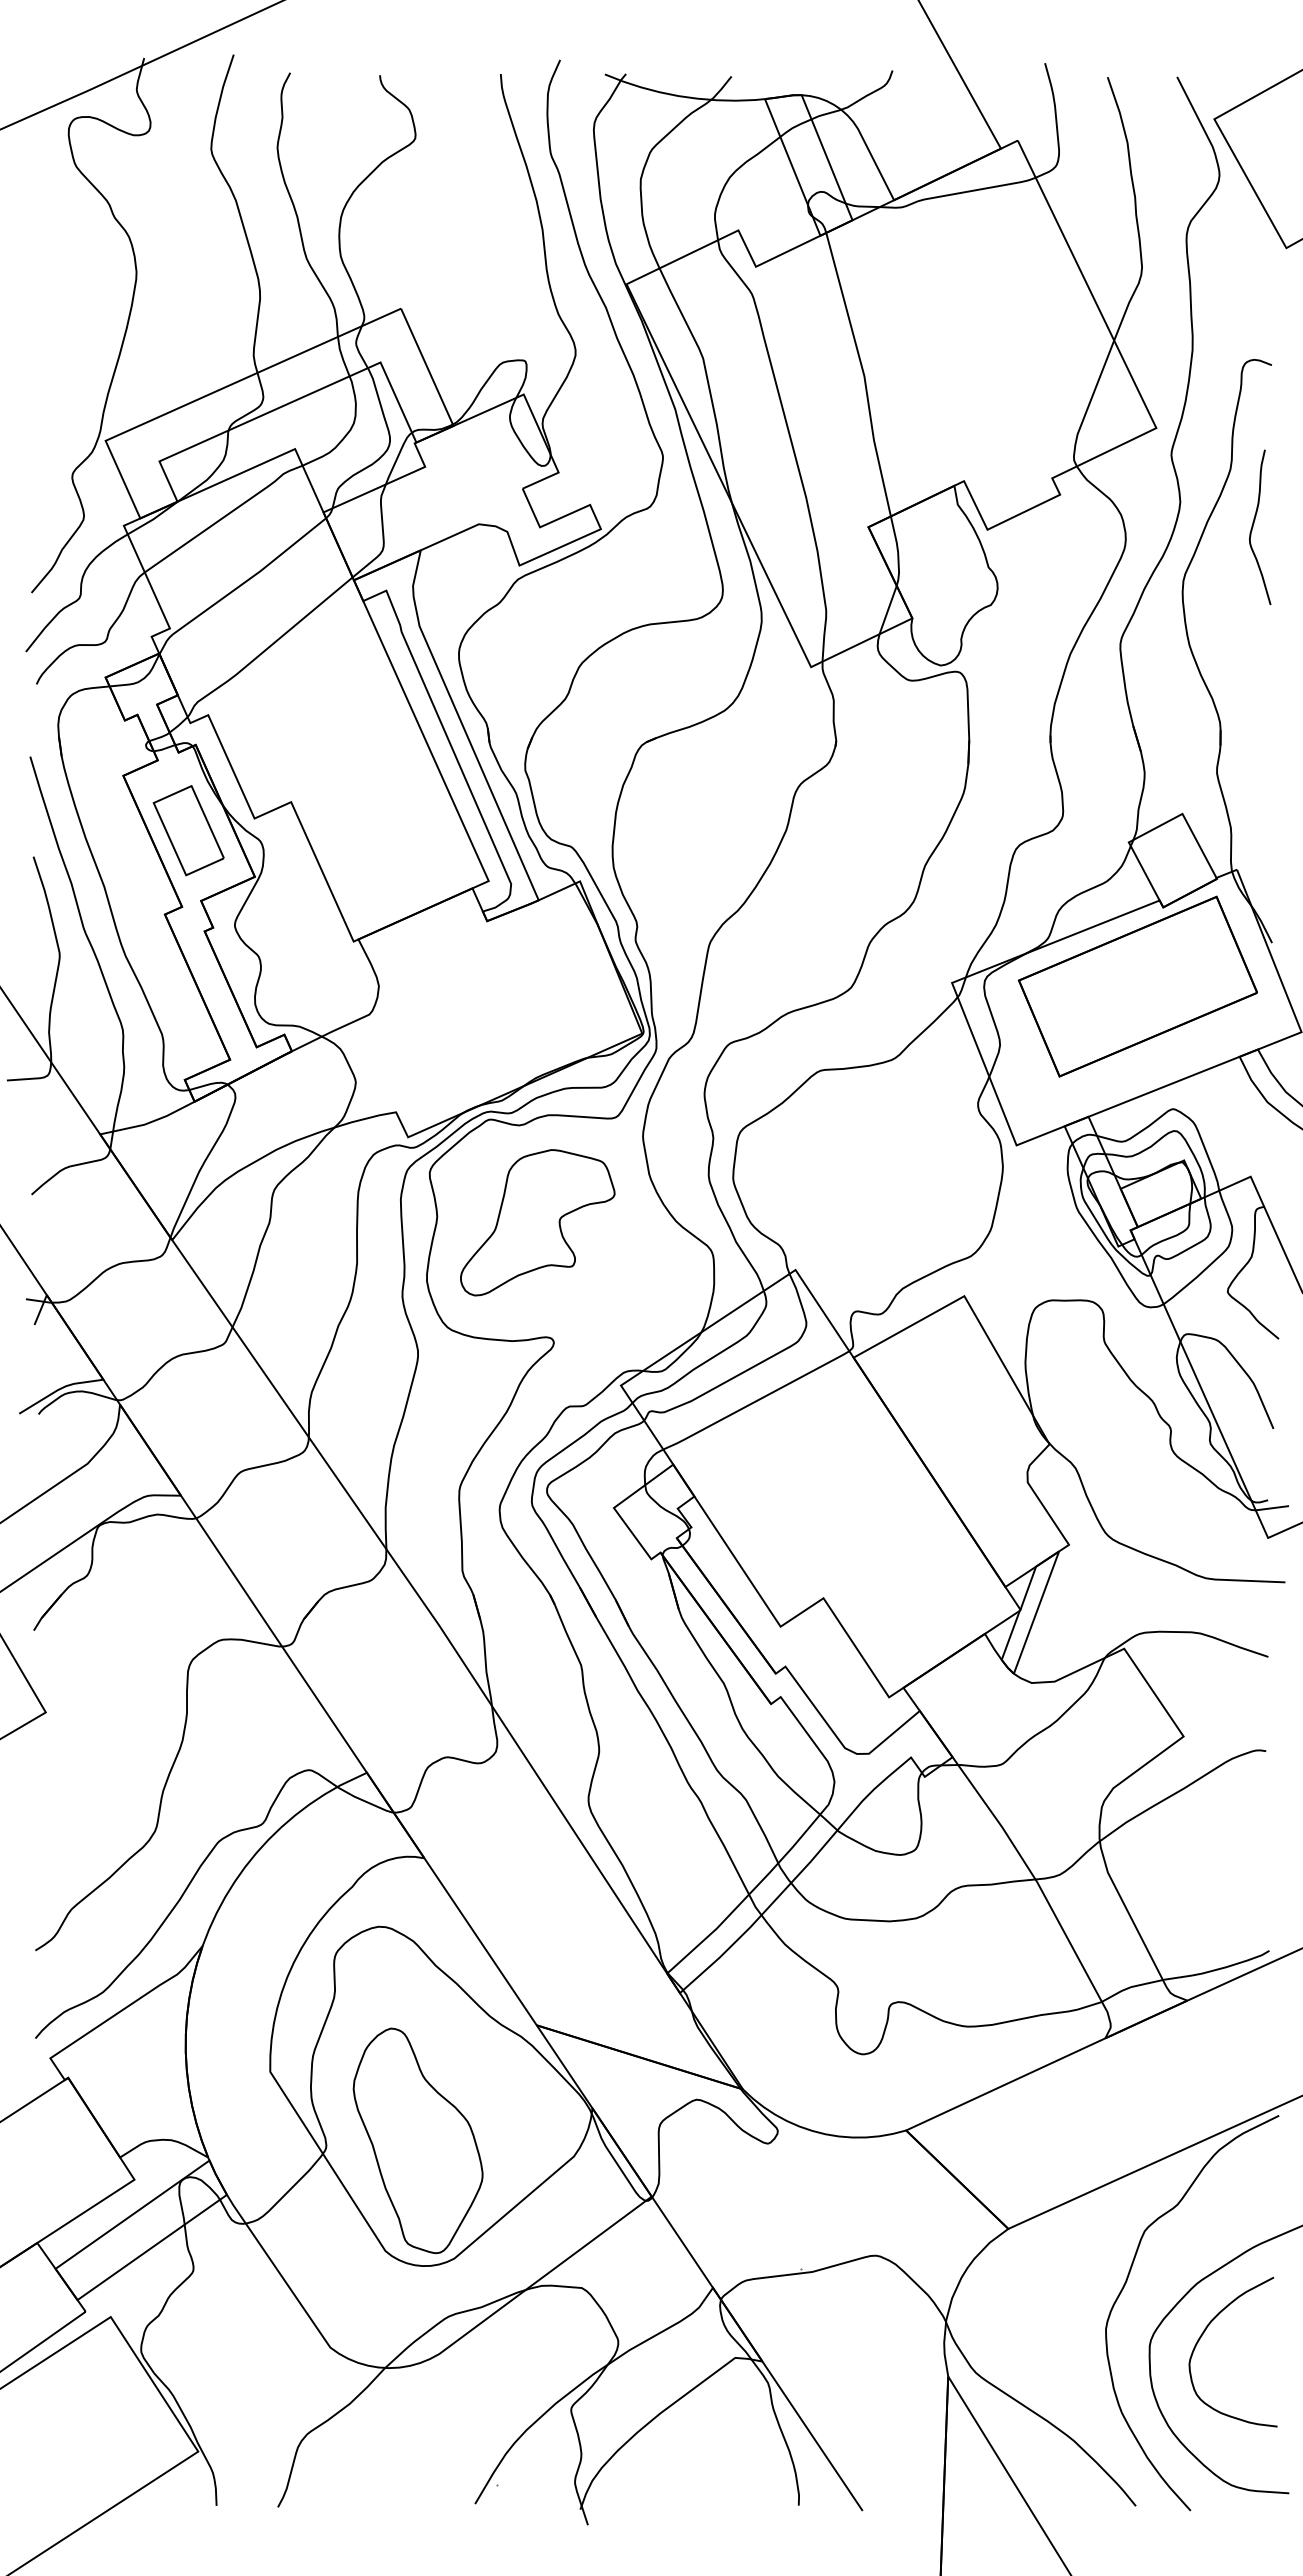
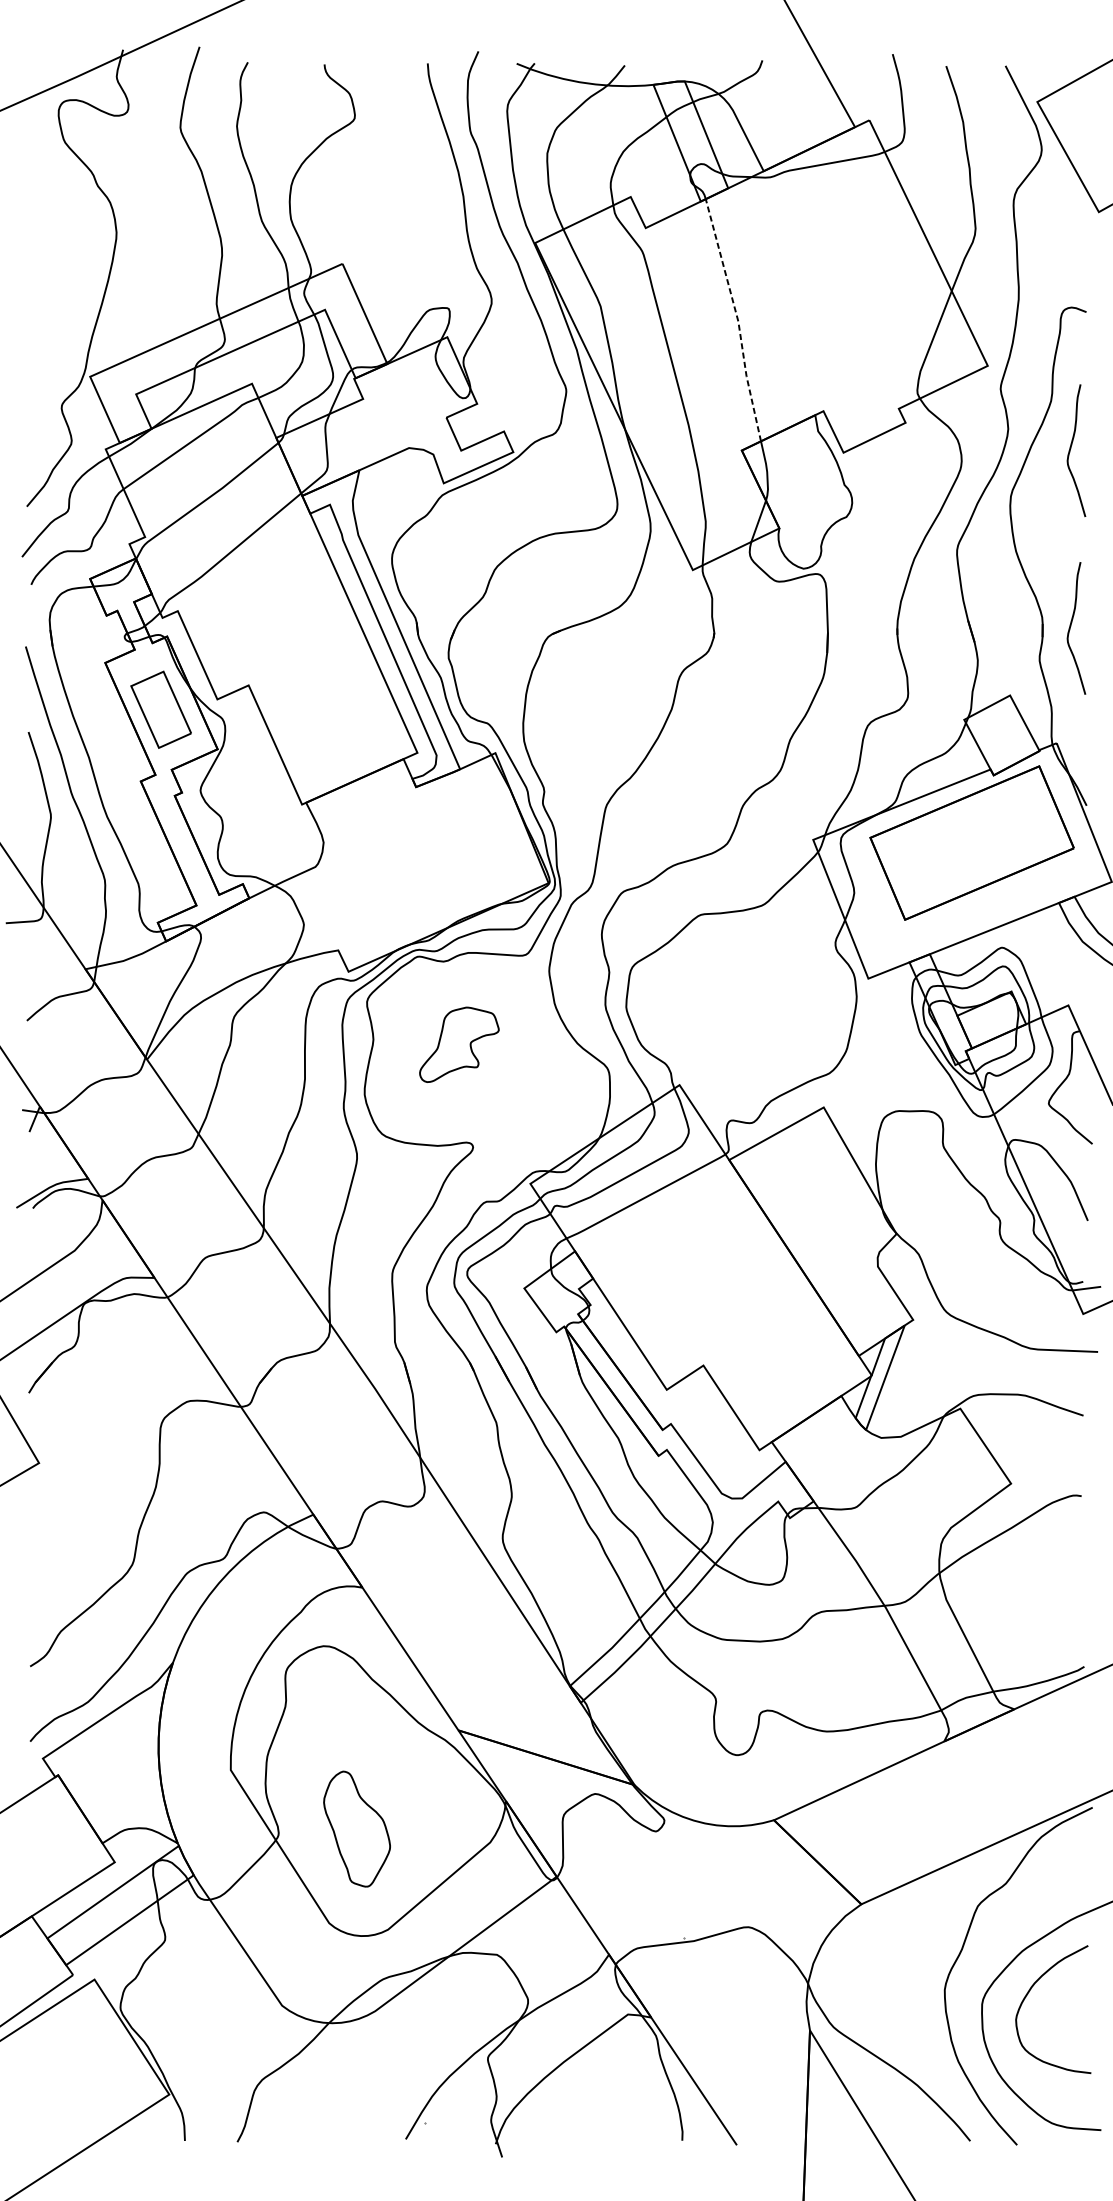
line: (863, 374) -> (737, 320), solid -> dashed
curve: (1254, 731) -> (1071, 625), added
part: (537, 1222) -> (459, 1044), size x0.6
part: (417, 2140) -> (356, 1828), size x0.6

